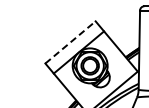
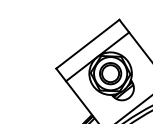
line: (70, 42) -> (87, 44), dashed -> solid

